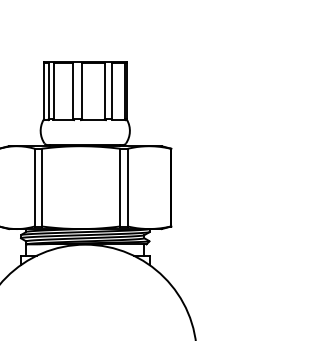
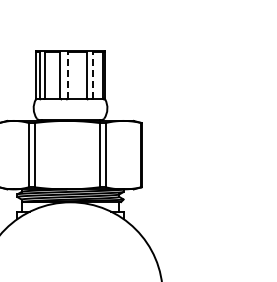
line: (82, 90) -> (68, 74), solid -> dashed
line: (111, 90) -> (92, 74), solid -> dashed

